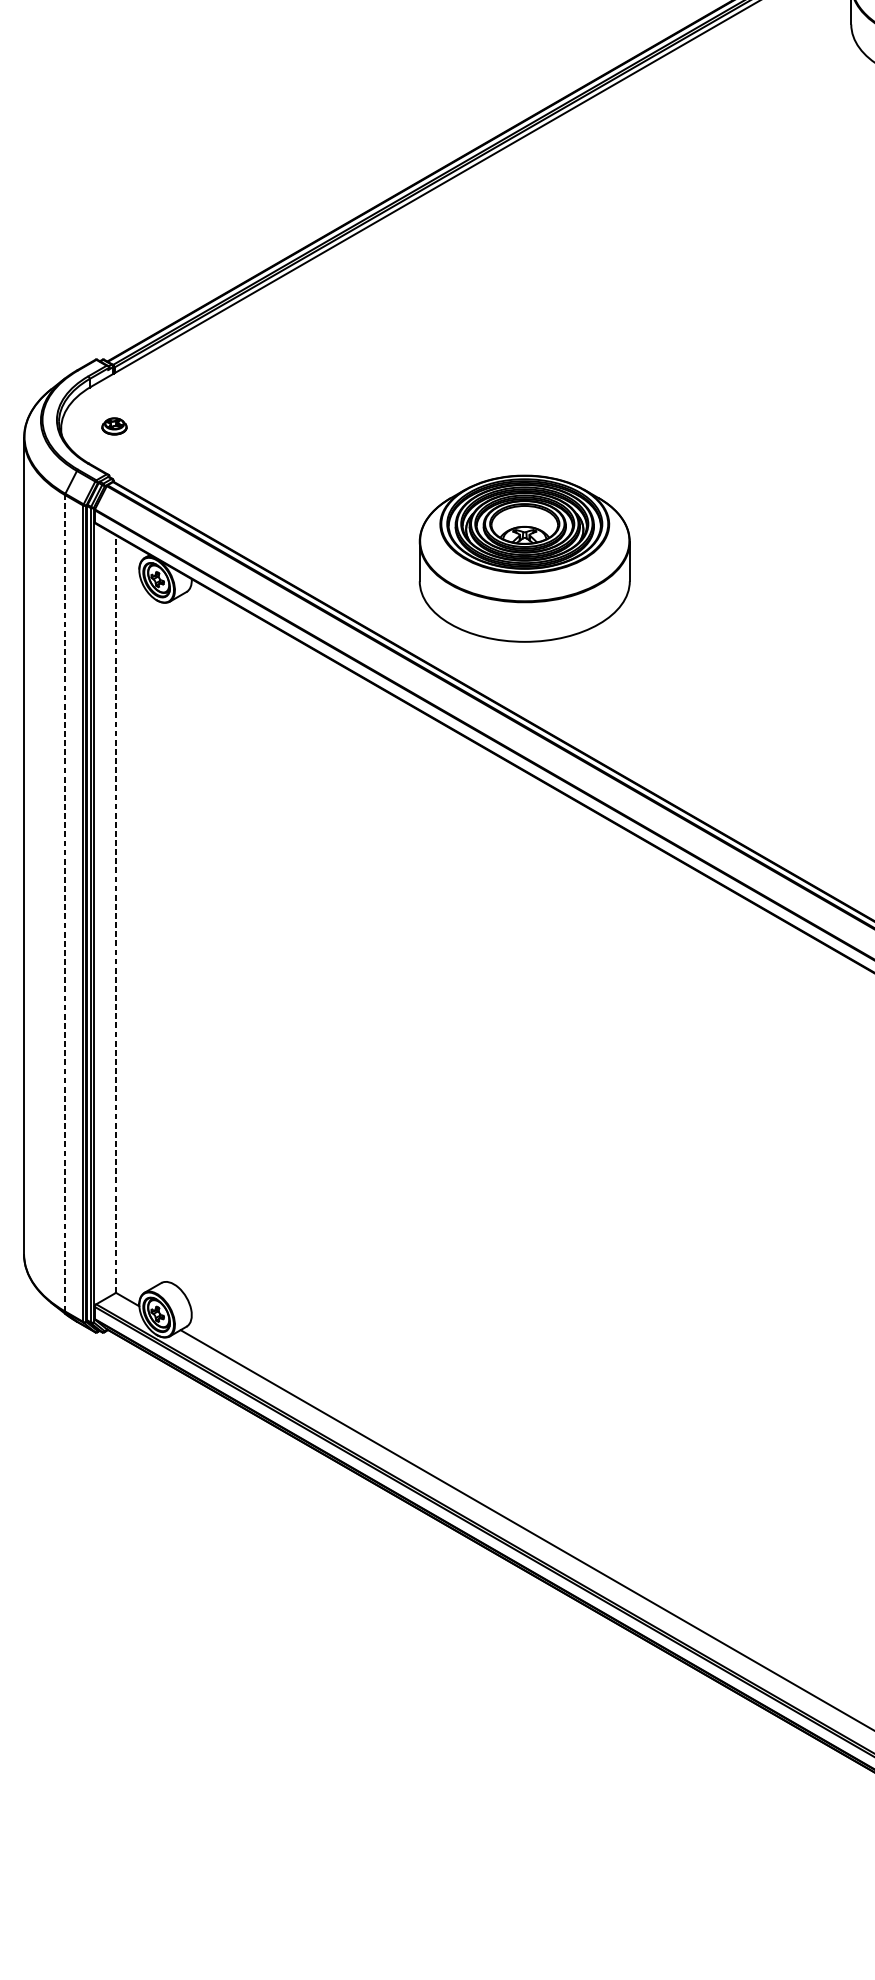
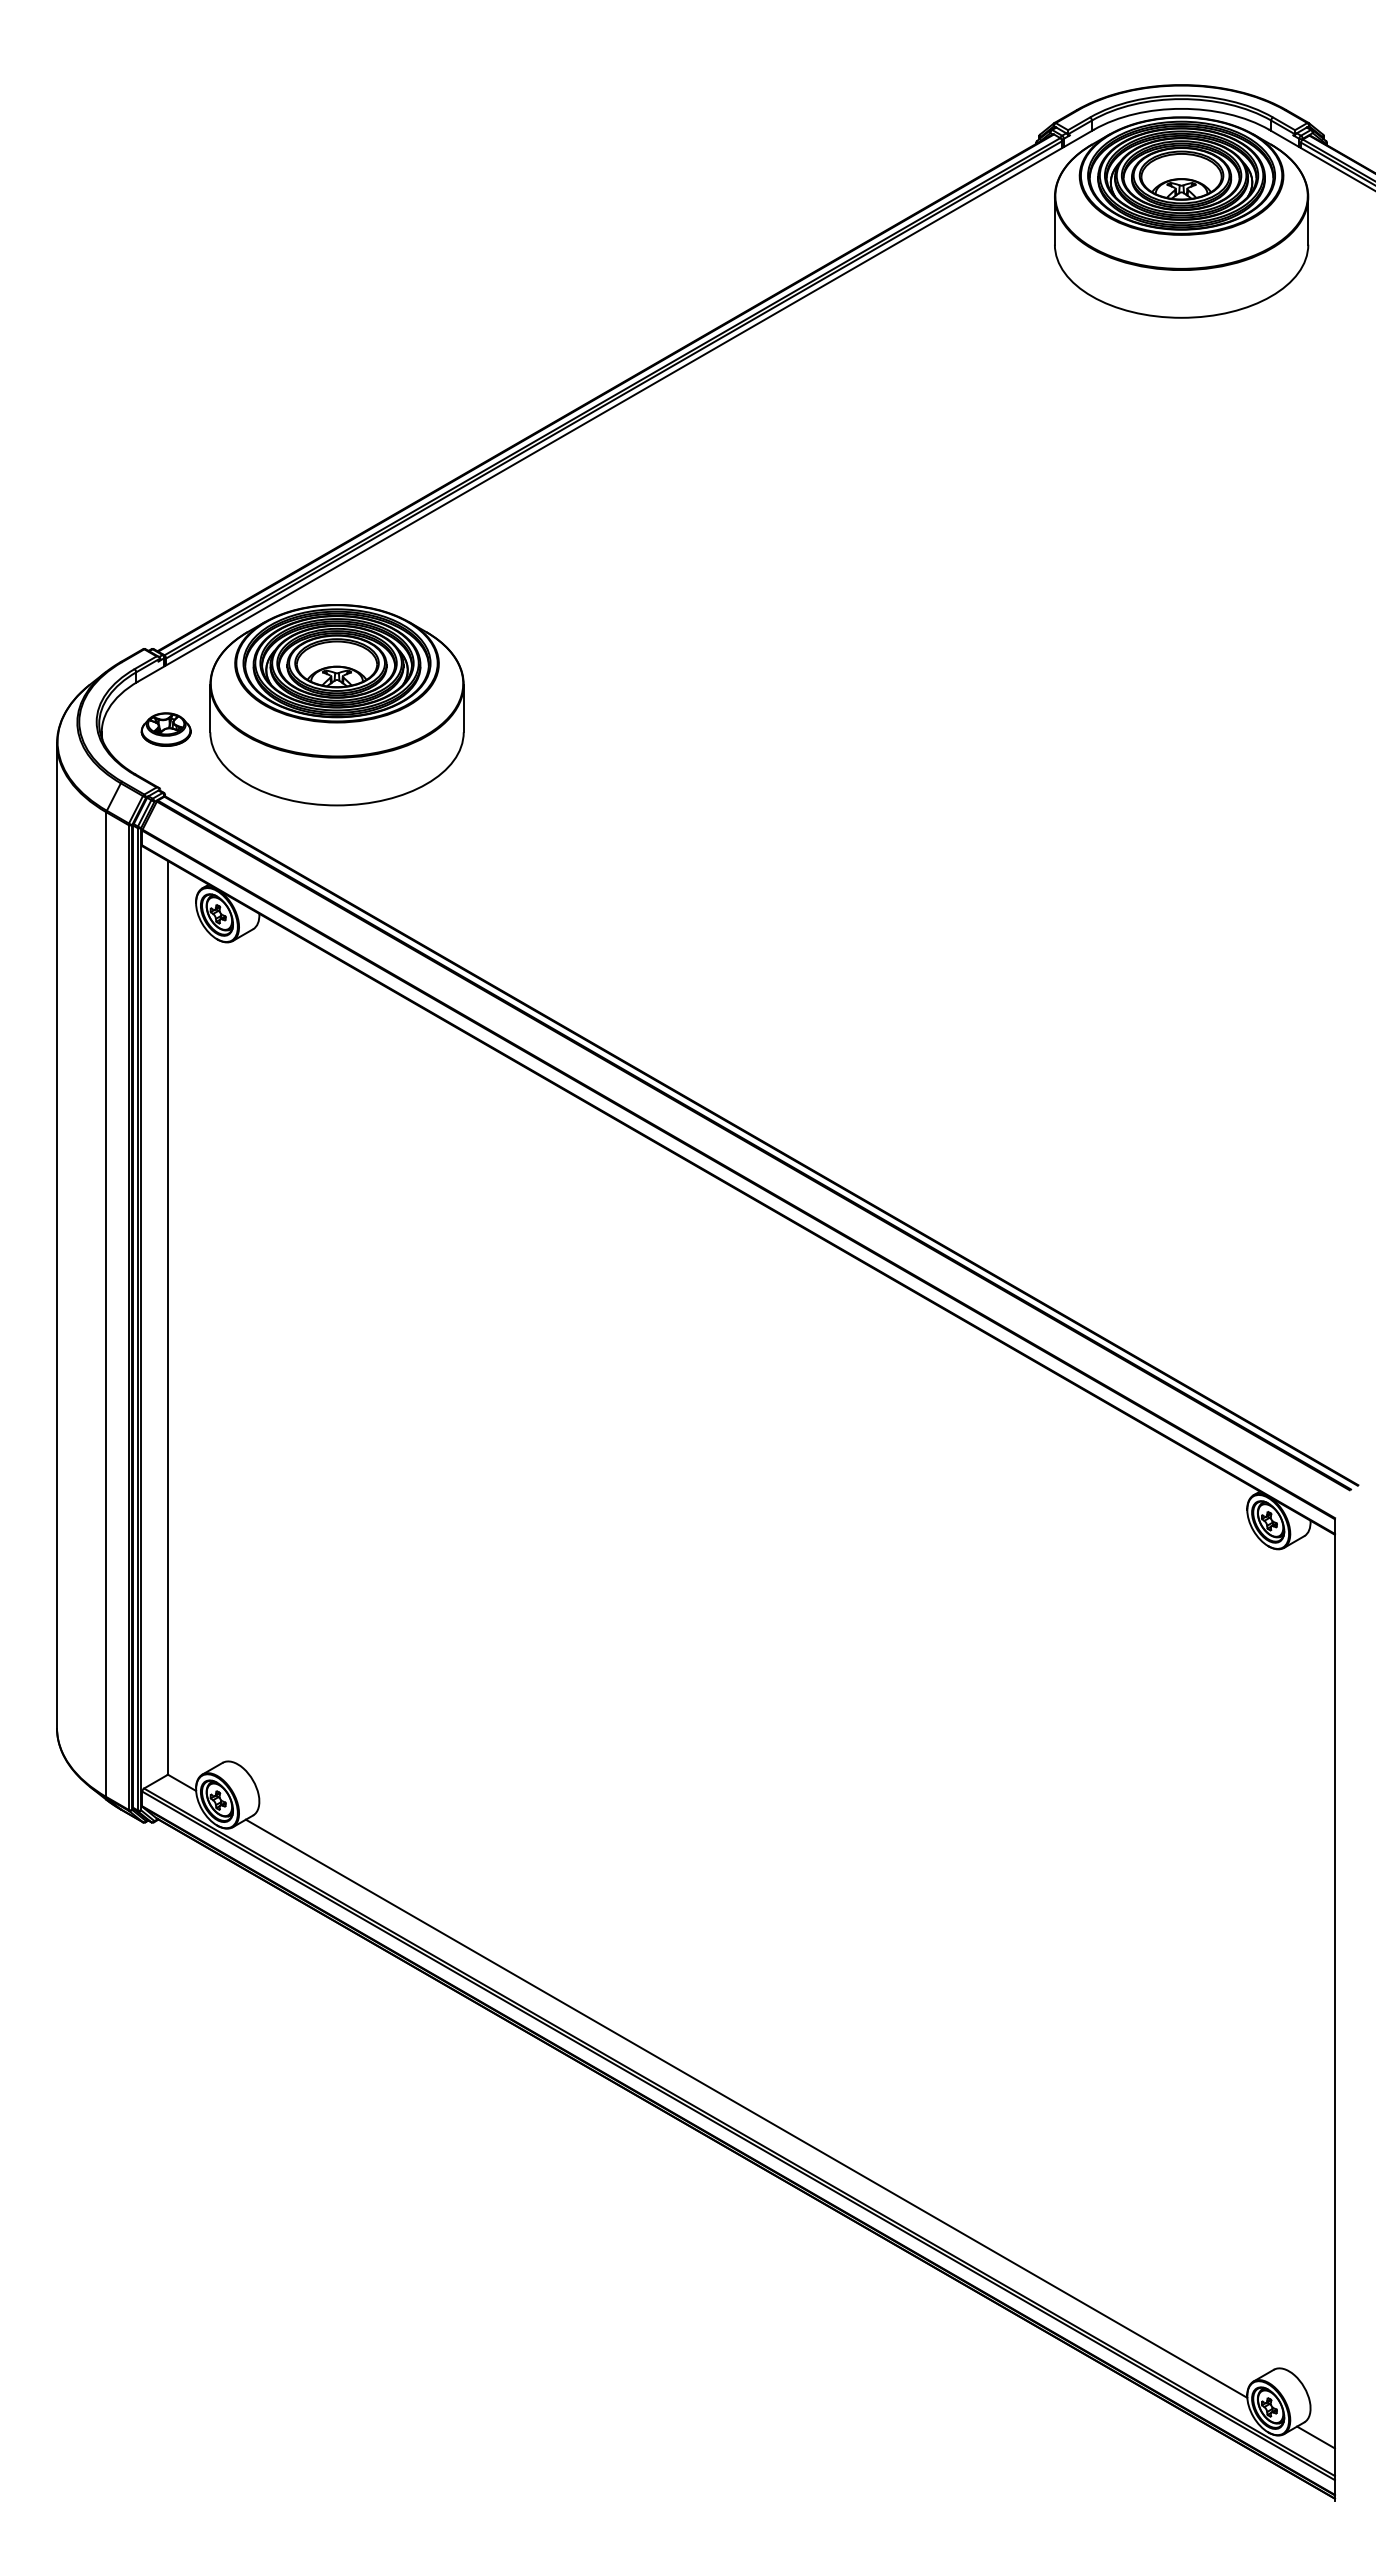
part: (113, 426) -> (165, 729), size x1.67
part: (524, 559) -> (336, 705), moved
line: (65, 903) -> (106, 1304), dashed -> solid
line: (115, 913) -> (167, 1317), dashed -> solid

